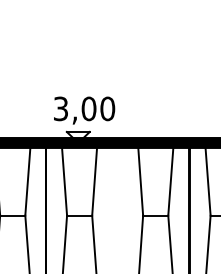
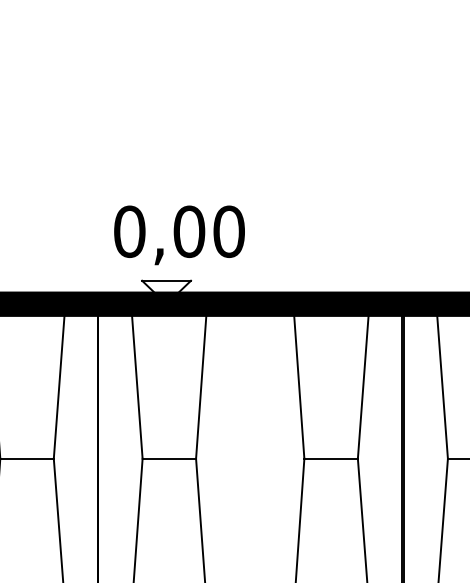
text: (60, 108) -> (128, 230), 3,00 -> 0,00

